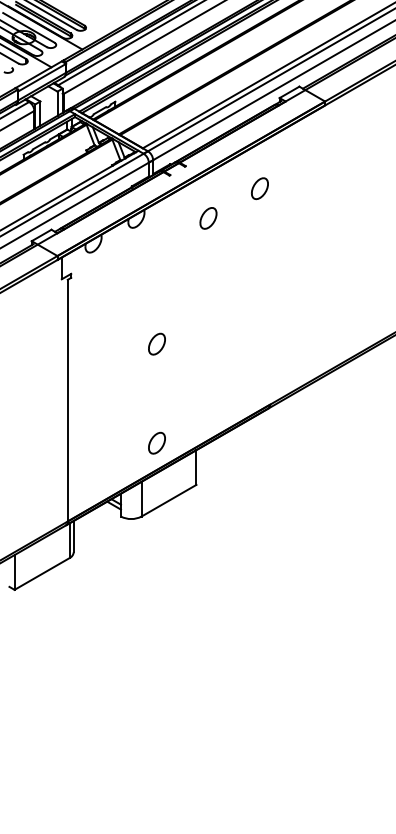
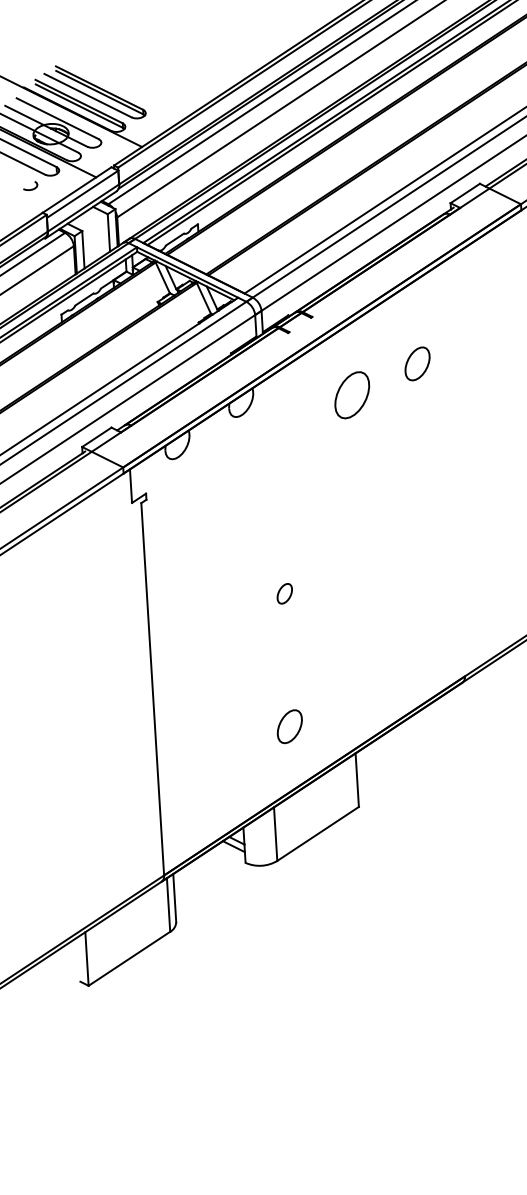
part: (259, 188) -> (416, 363), moved
part: (208, 218) -> (352, 395), size x1.4
part: (156, 343) -> (283, 592), size x0.6
part: (156, 442) -> (289, 725), moved

